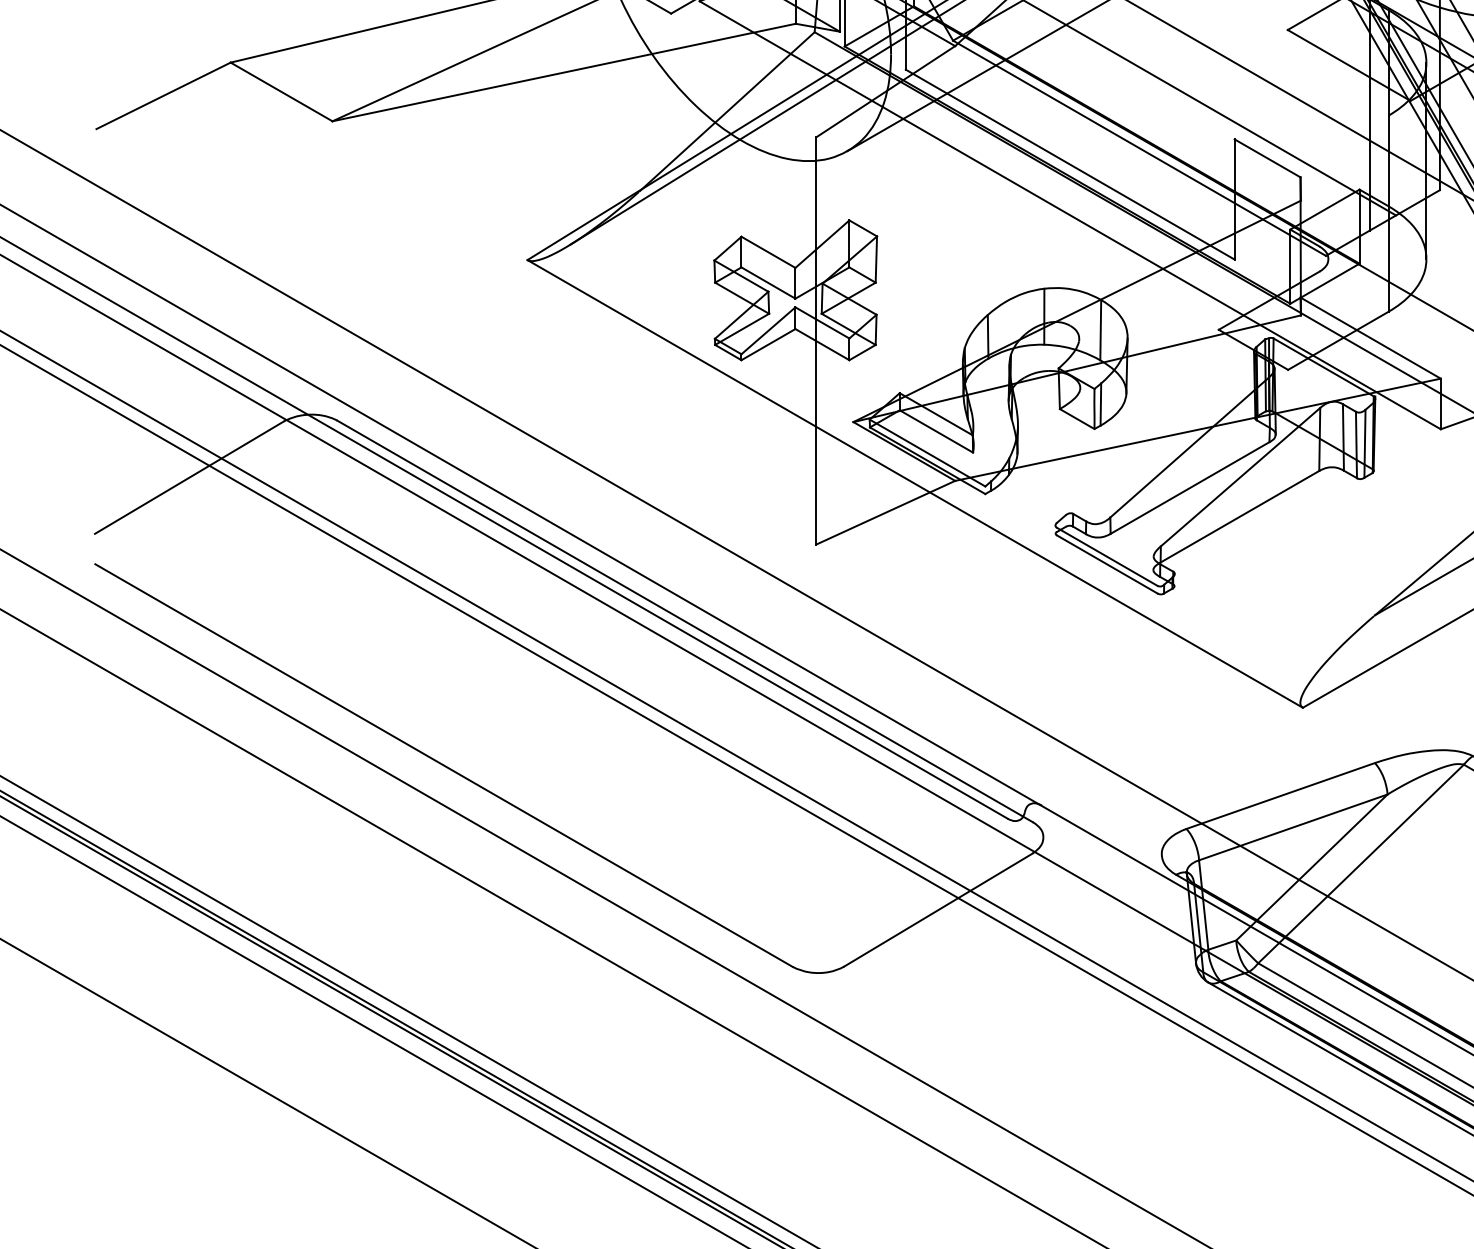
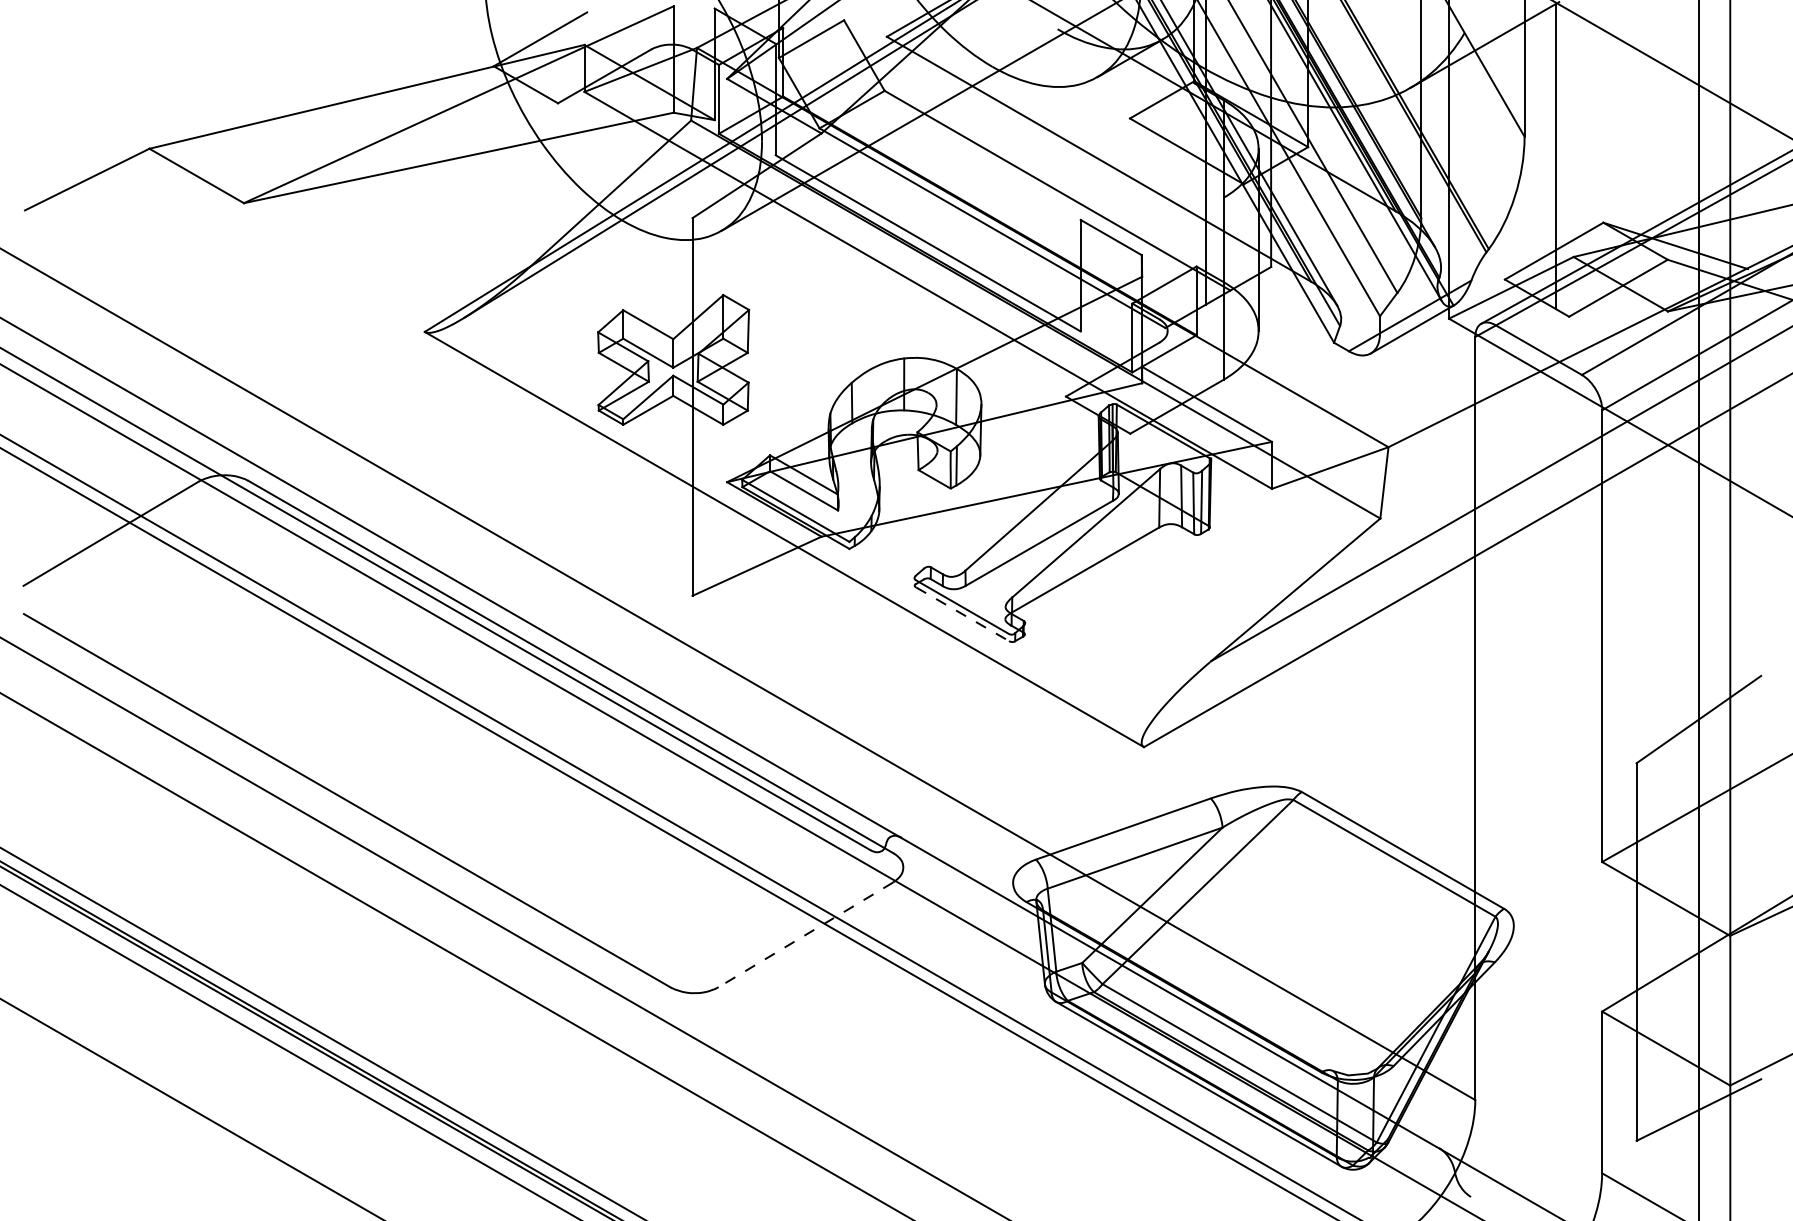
line: (1107, 564) -> (962, 614), solid -> dashed
line: (937, 909) -> (805, 934), solid -> dashed

